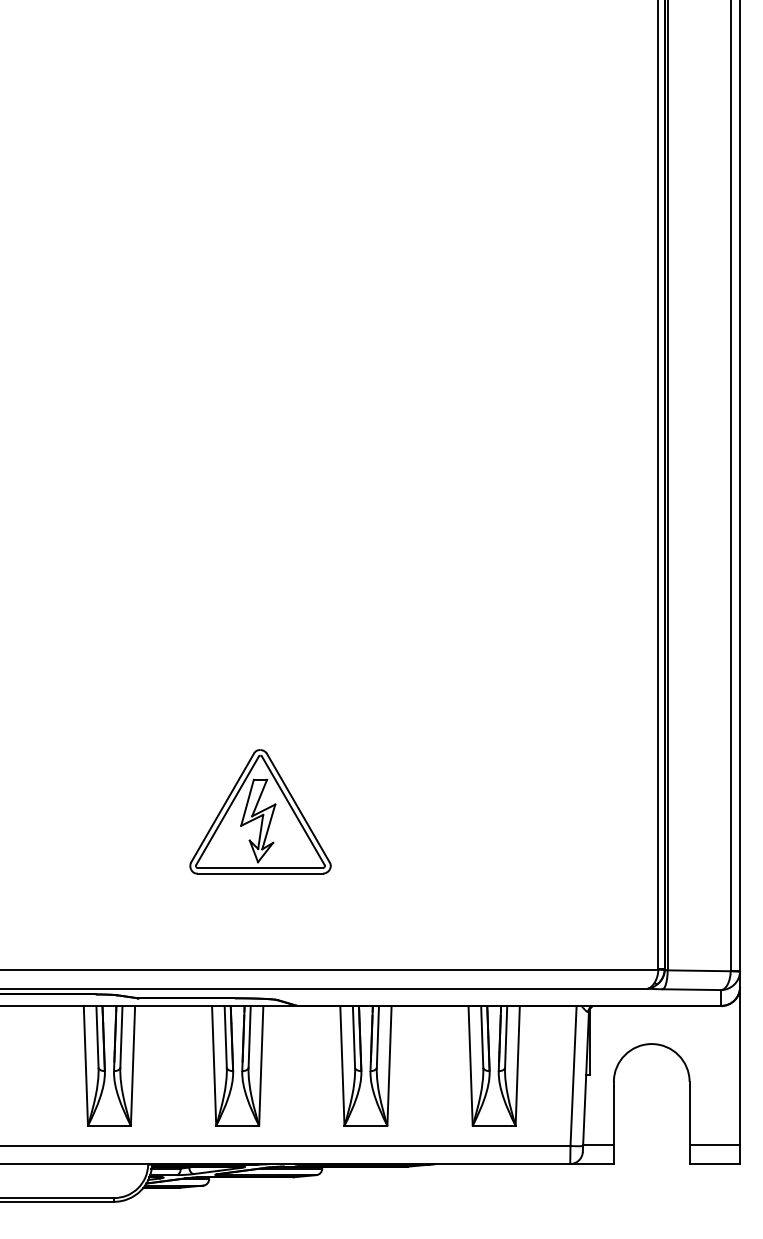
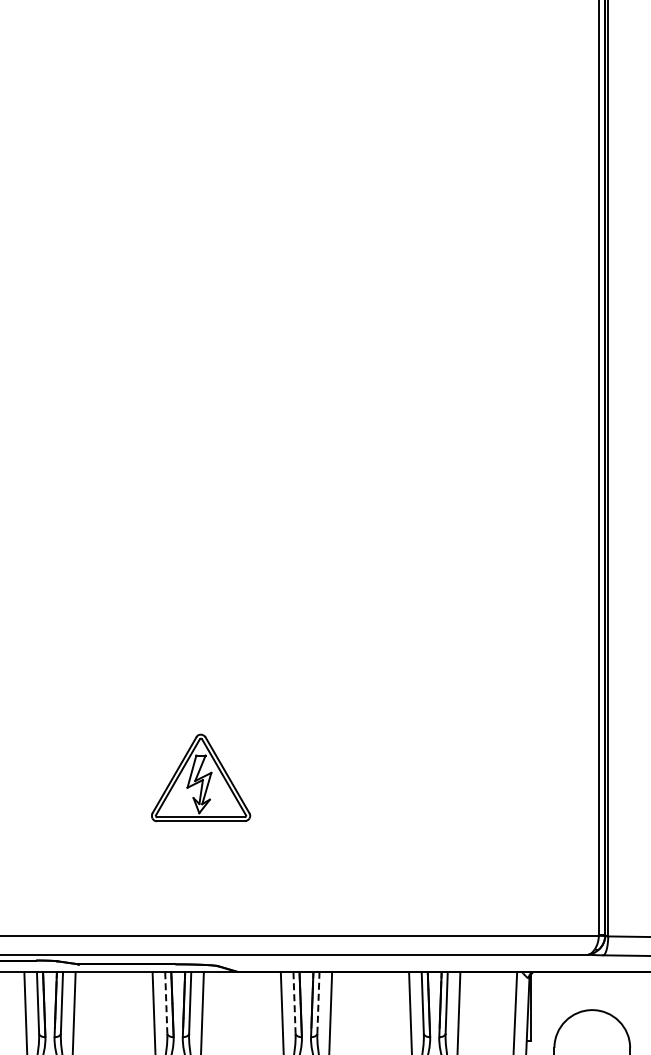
part: (260, 811) -> (201, 777), size x0.7
line: (225, 1036) -> (166, 1002), solid -> dashed
line: (353, 1036) -> (294, 1002), solid -> dashed
line: (377, 1036) -> (318, 1002), solid -> dashed

